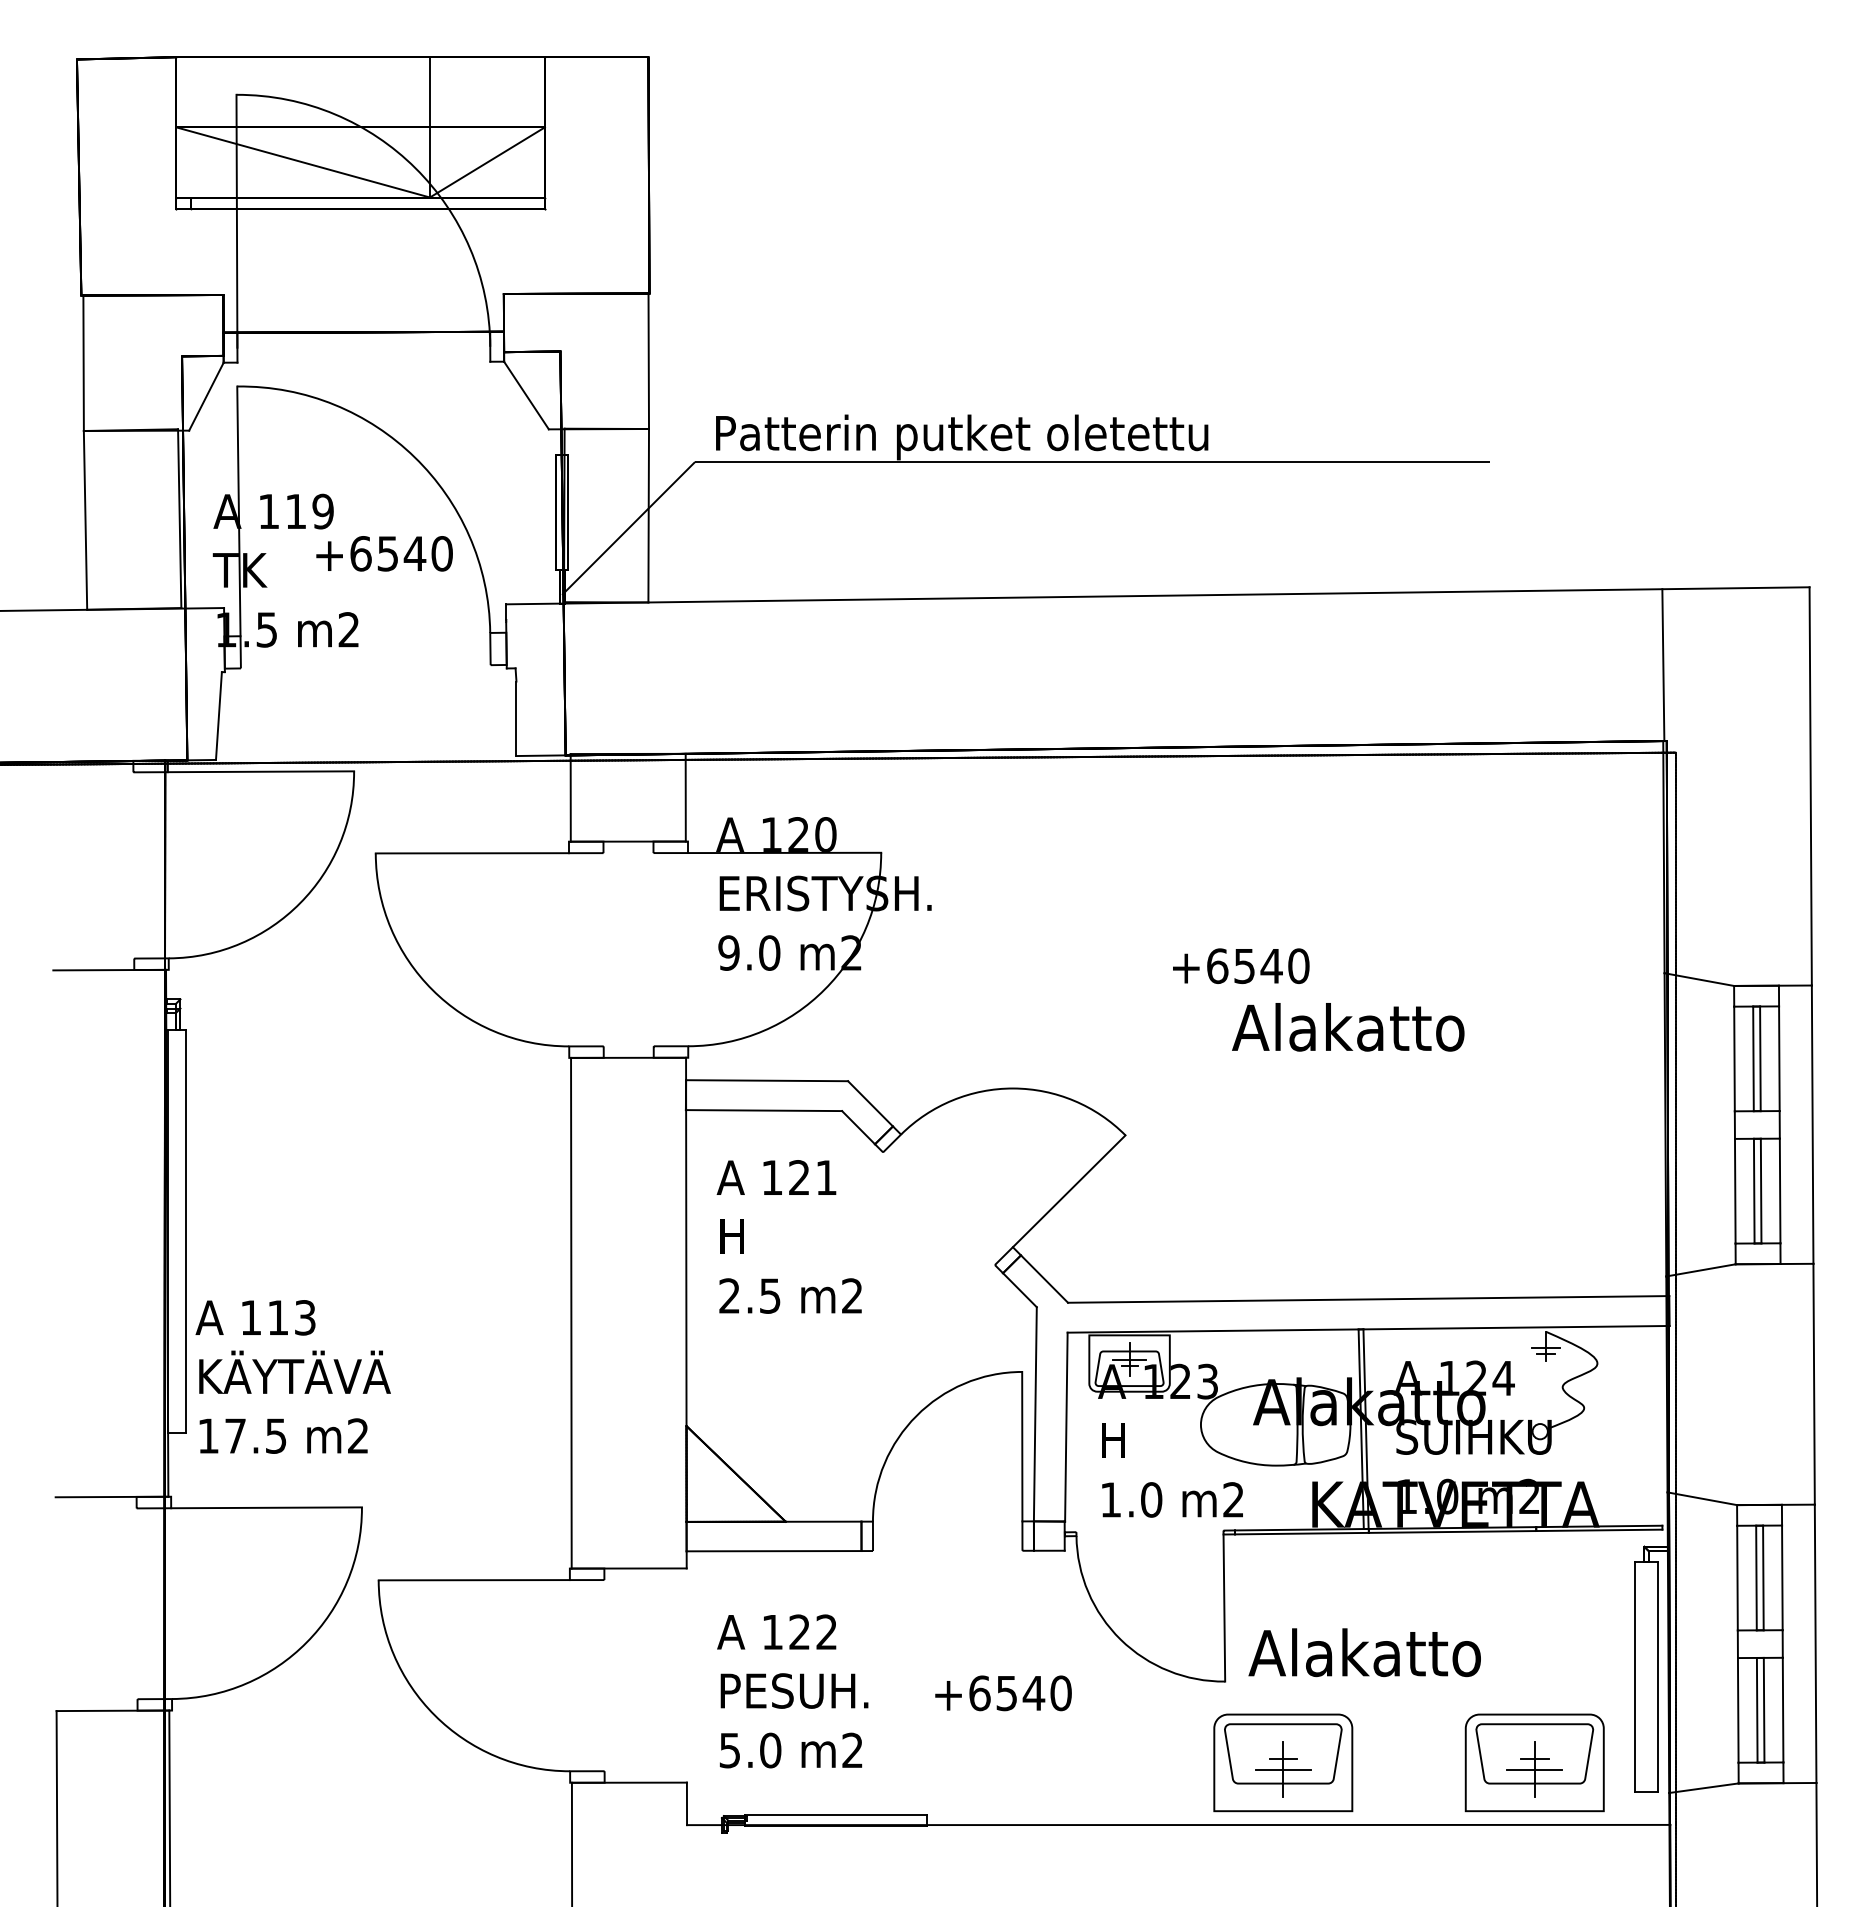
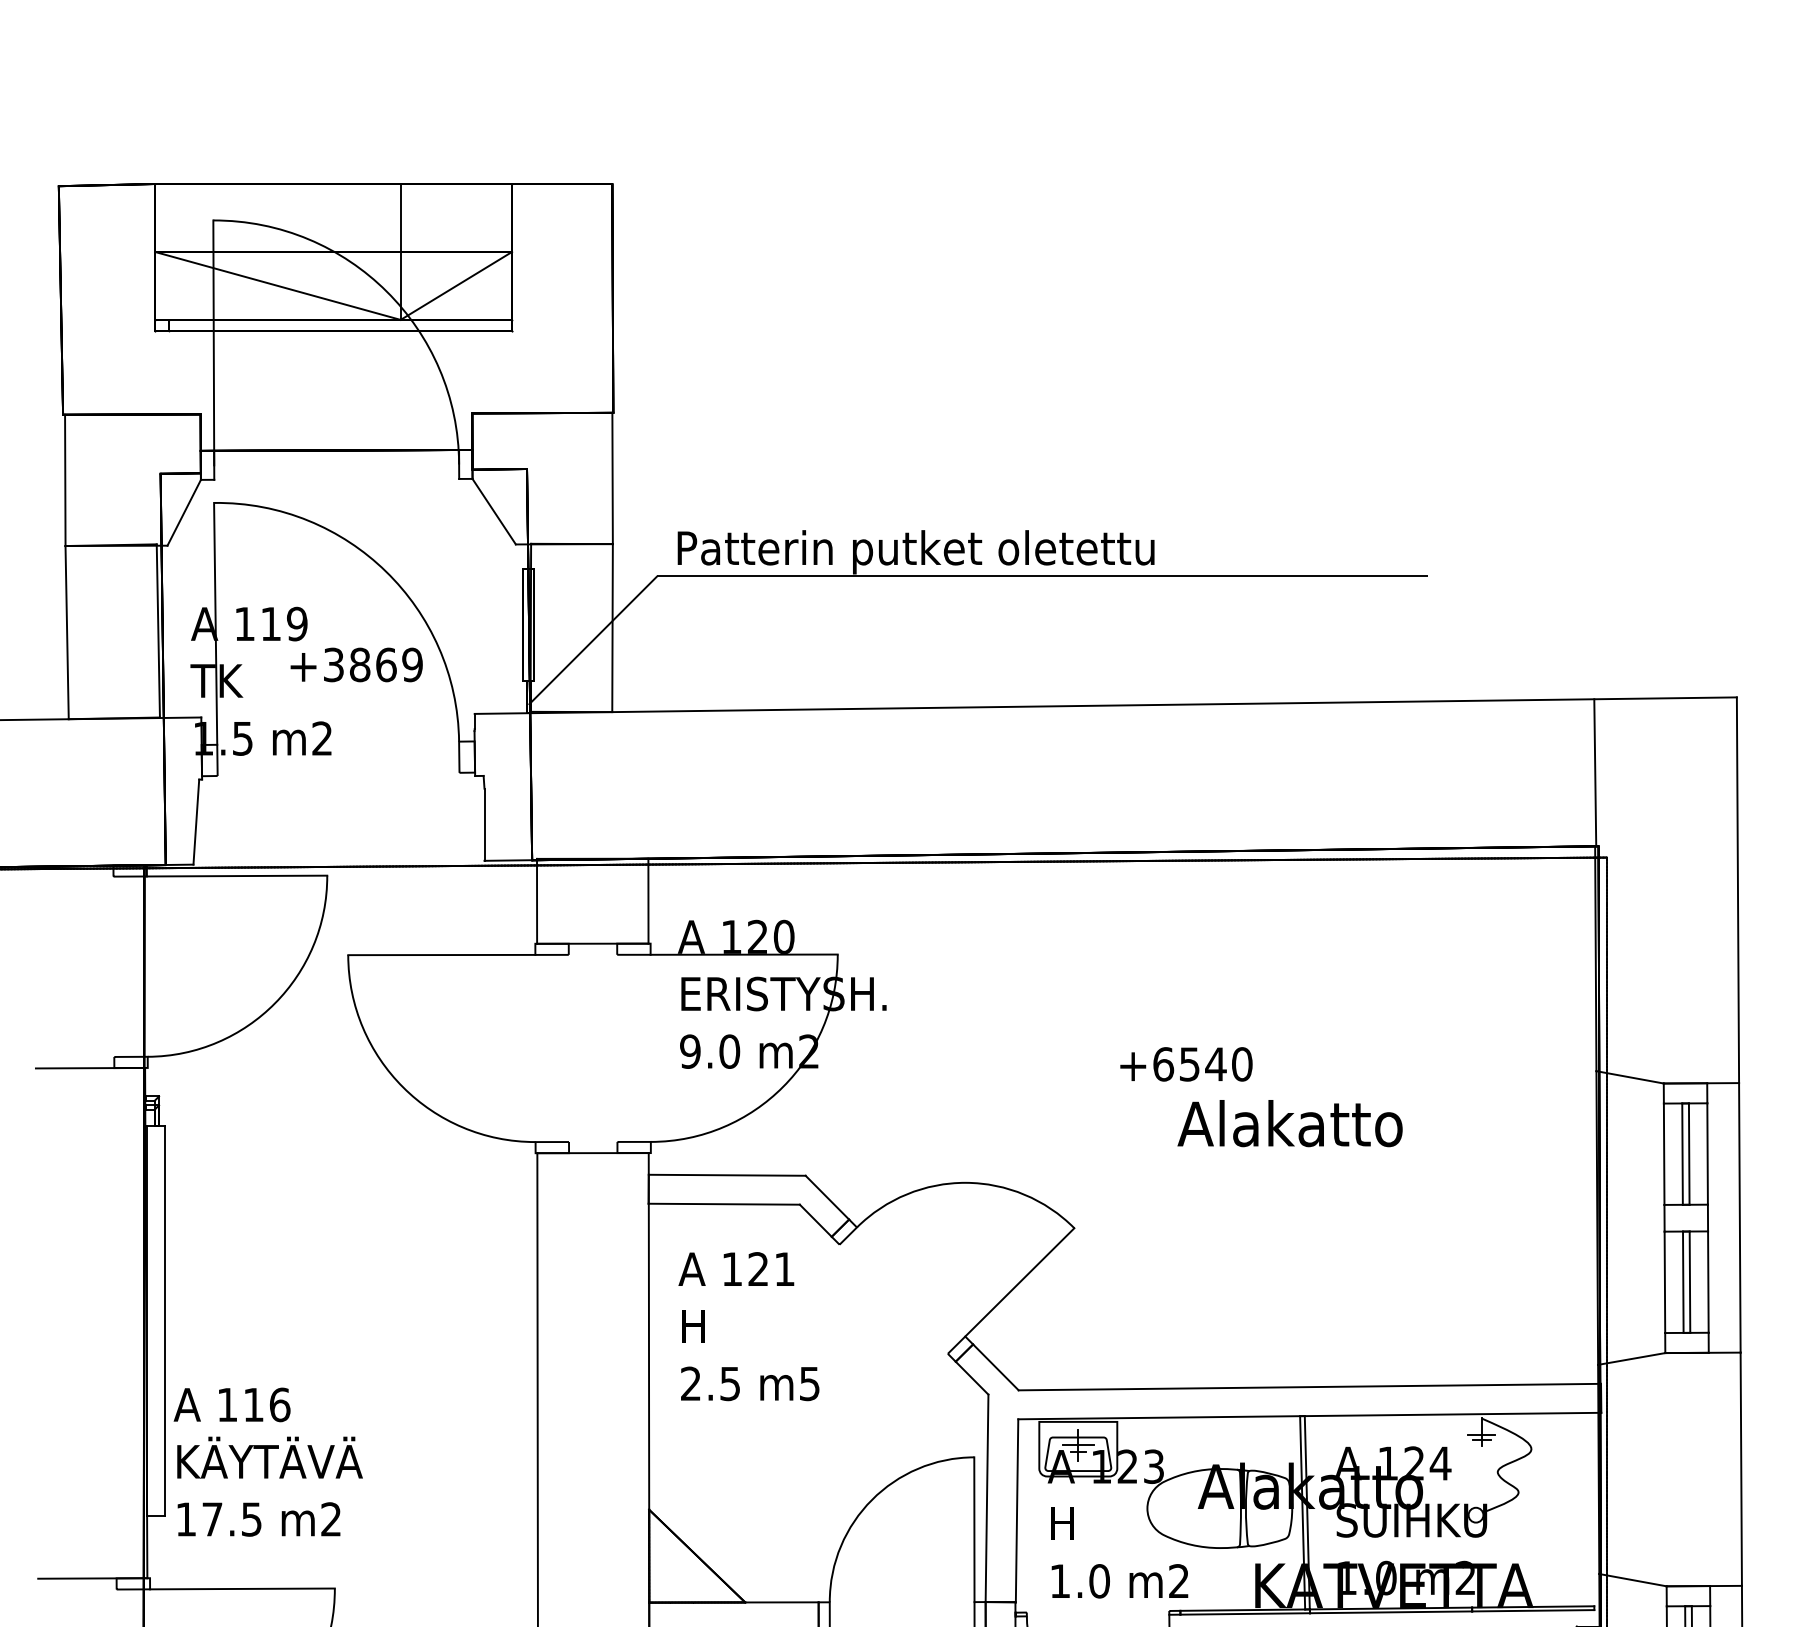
text: (401, 553) -> (373, 664), +6540 -> +3869
text: (852, 1295) -> (809, 1383), m2 -> m5
text: (305, 1317) -> (280, 1404), 113 -> 116

